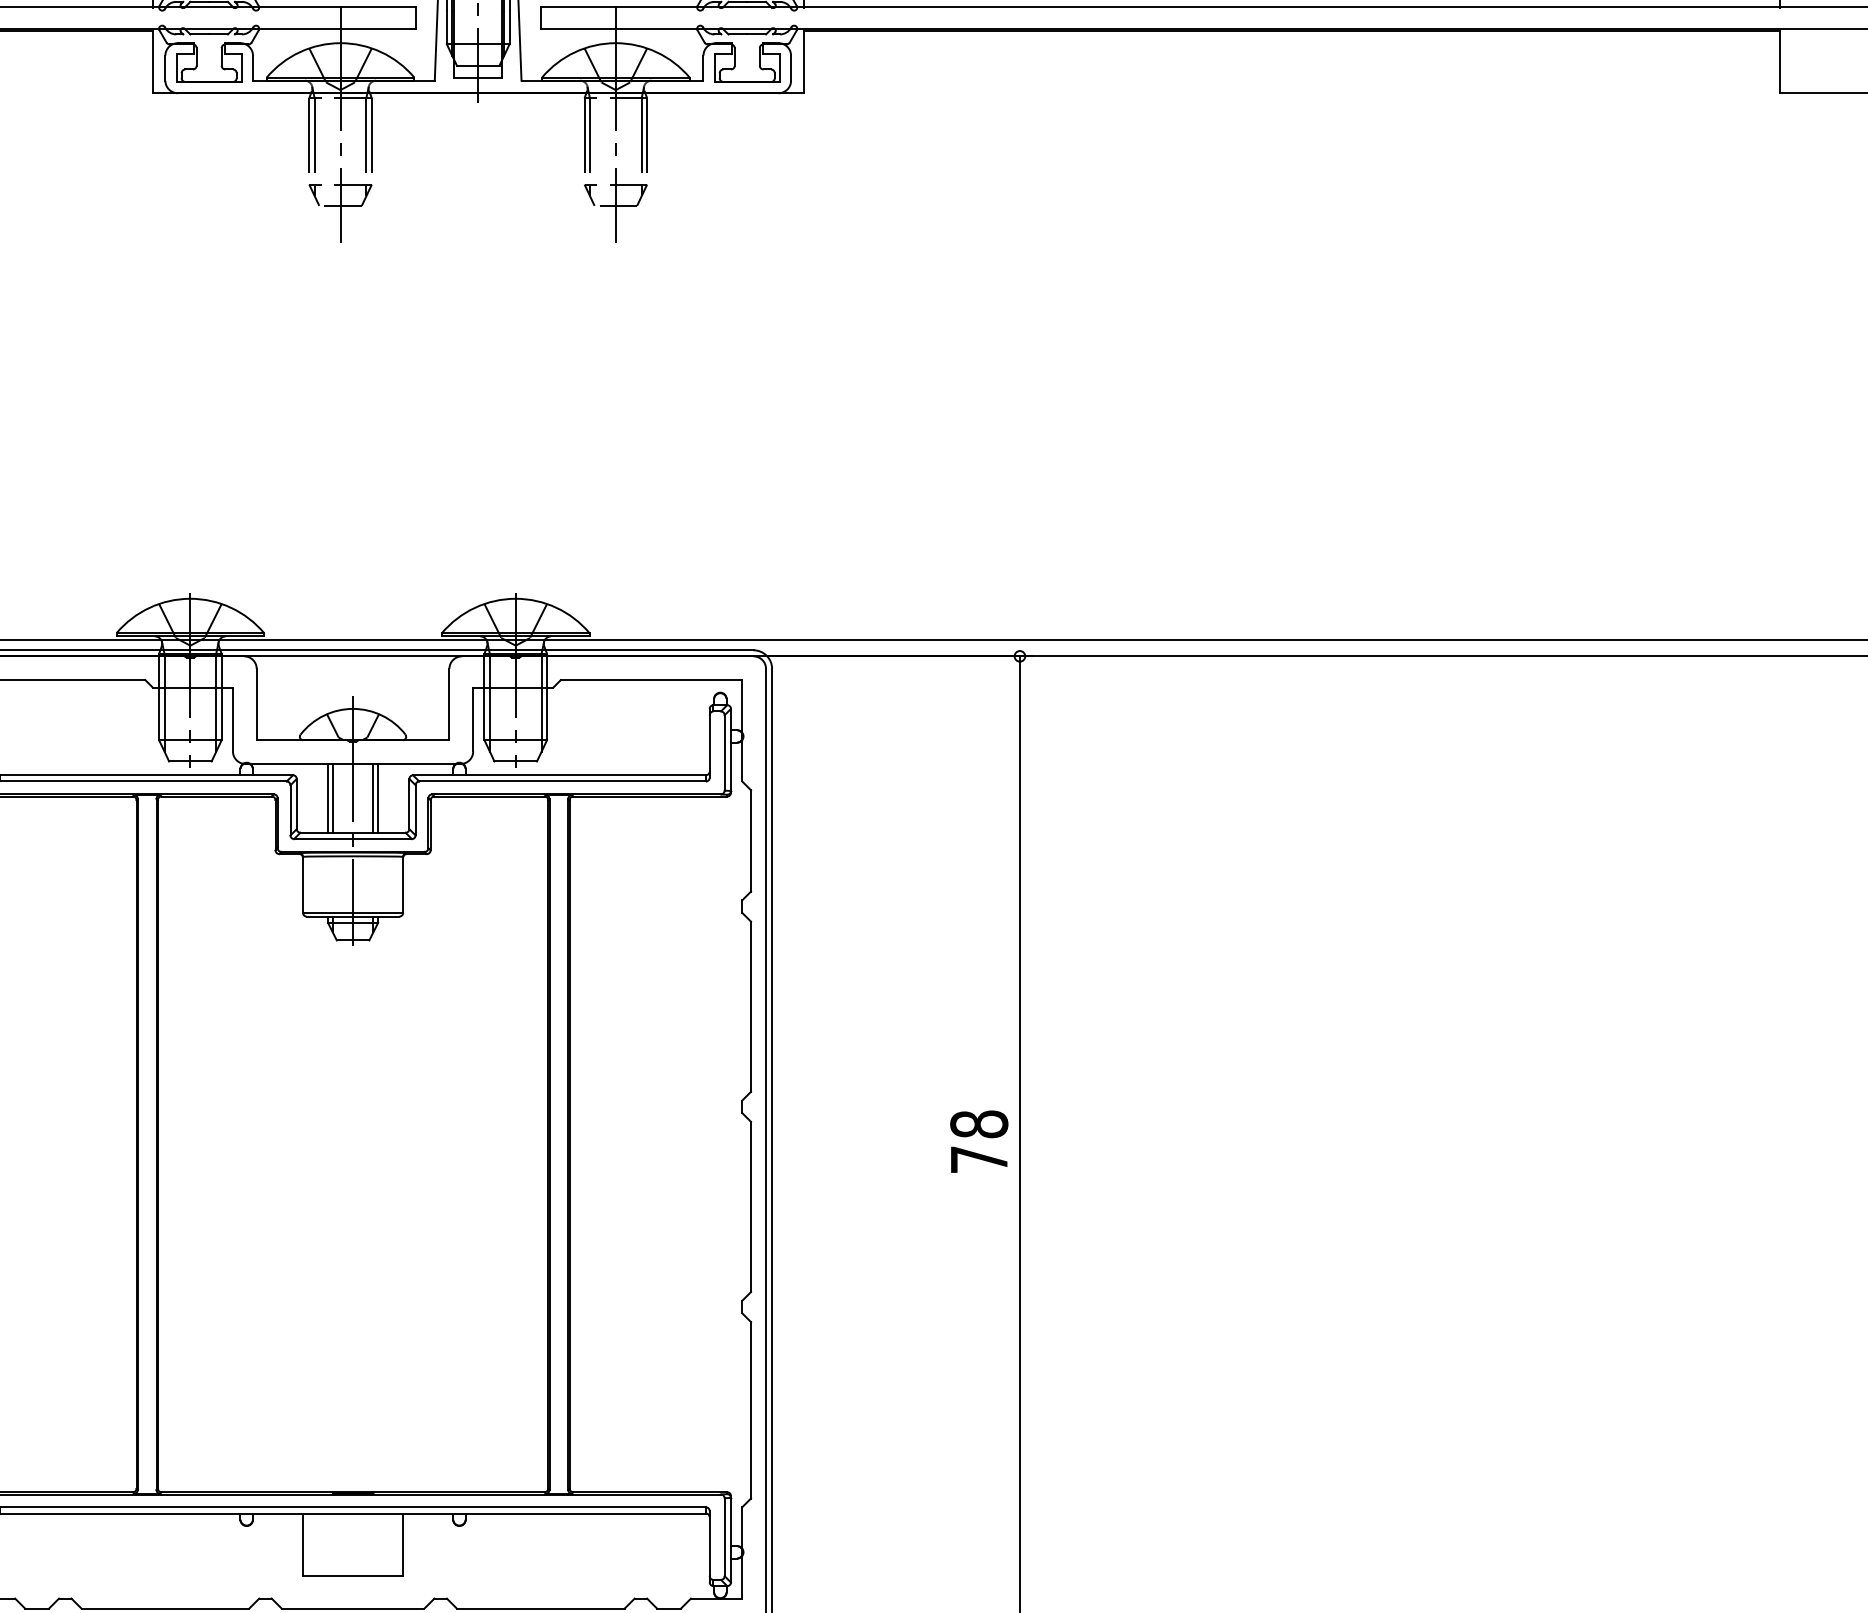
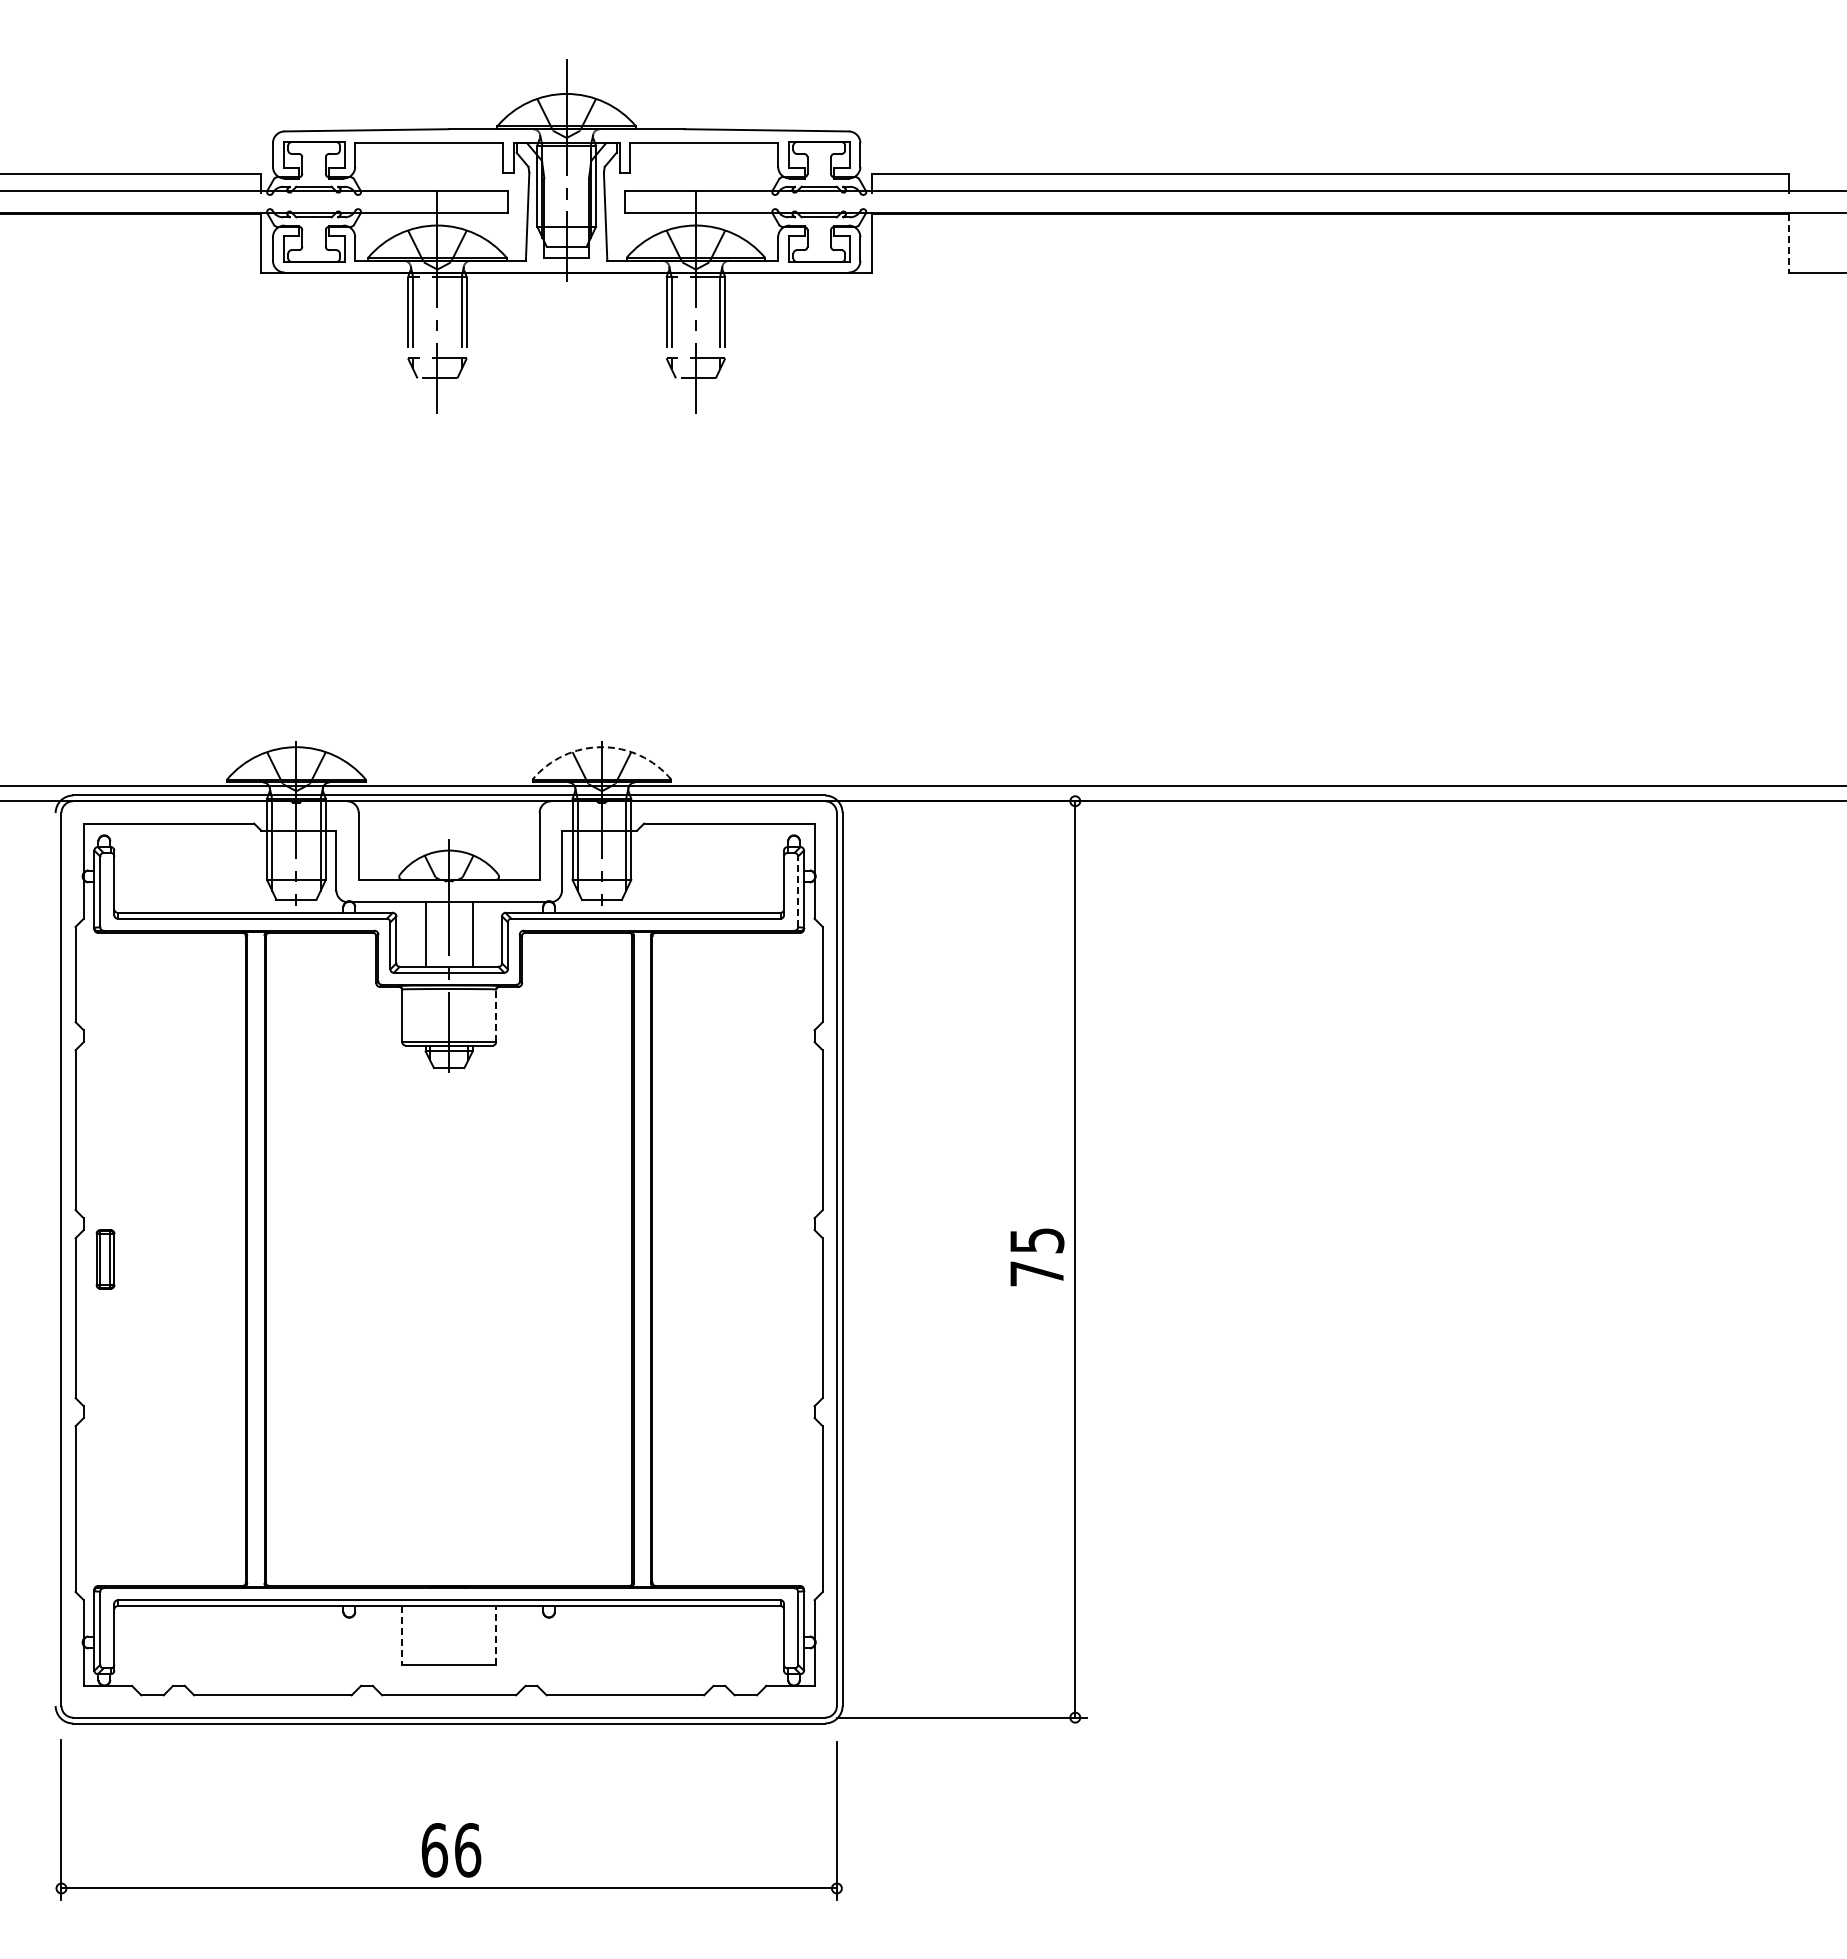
line: (1779, 62) -> (1788, 243), solid -> dashed
arc: (515, 599) -> (601, 747), solid -> dashed
line: (725, 752) -> (798, 891), solid -> dashed
line: (333, 798) -> (430, 934), removed
line: (373, 798) -> (468, 934), removed
line: (403, 884) -> (496, 1015), solid -> dashed
text: (978, 1124) -> (1036, 1240), 78 -> 75
line: (403, 1543) -> (496, 1634), solid -> dashed
line: (303, 1544) -> (402, 1635), solid -> dashed

